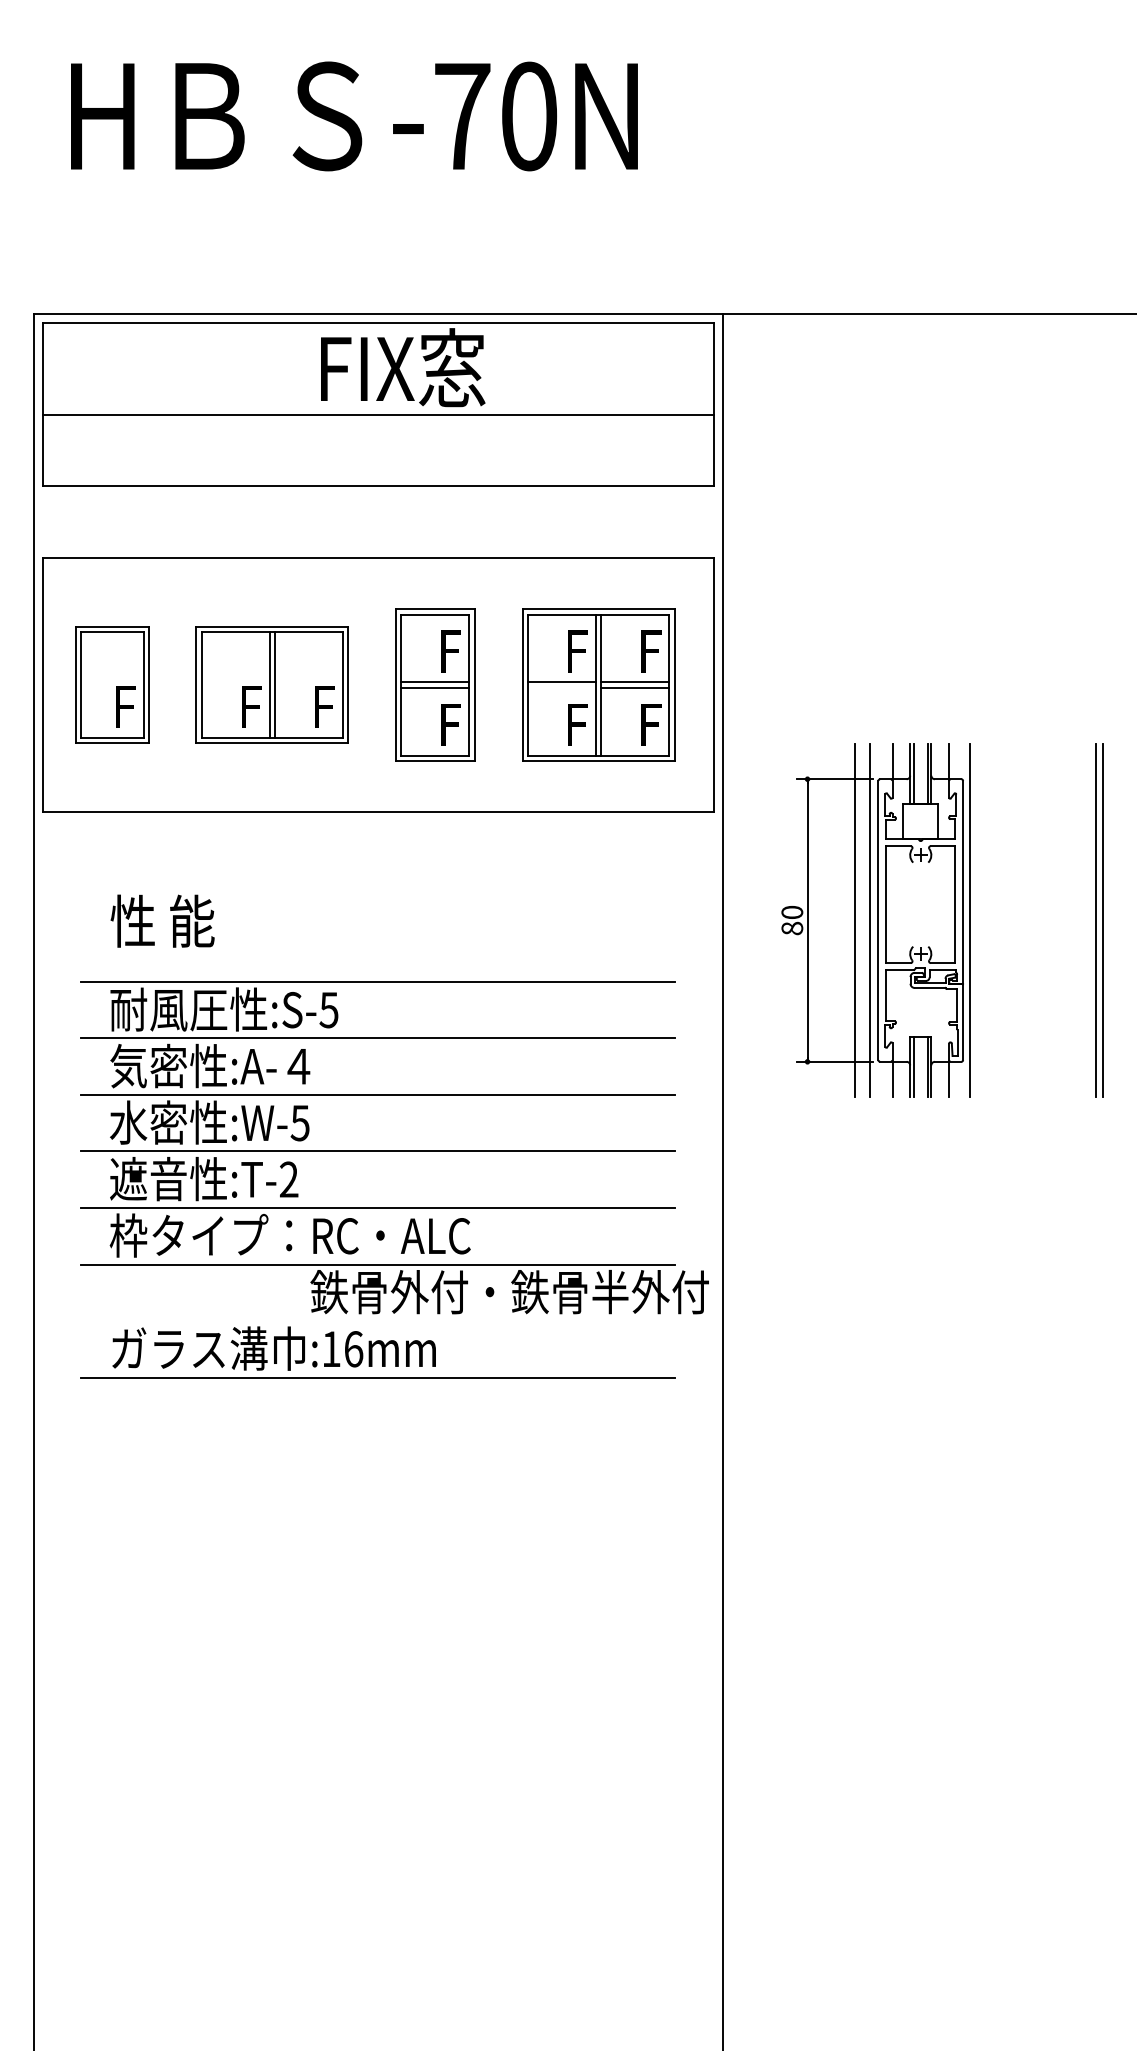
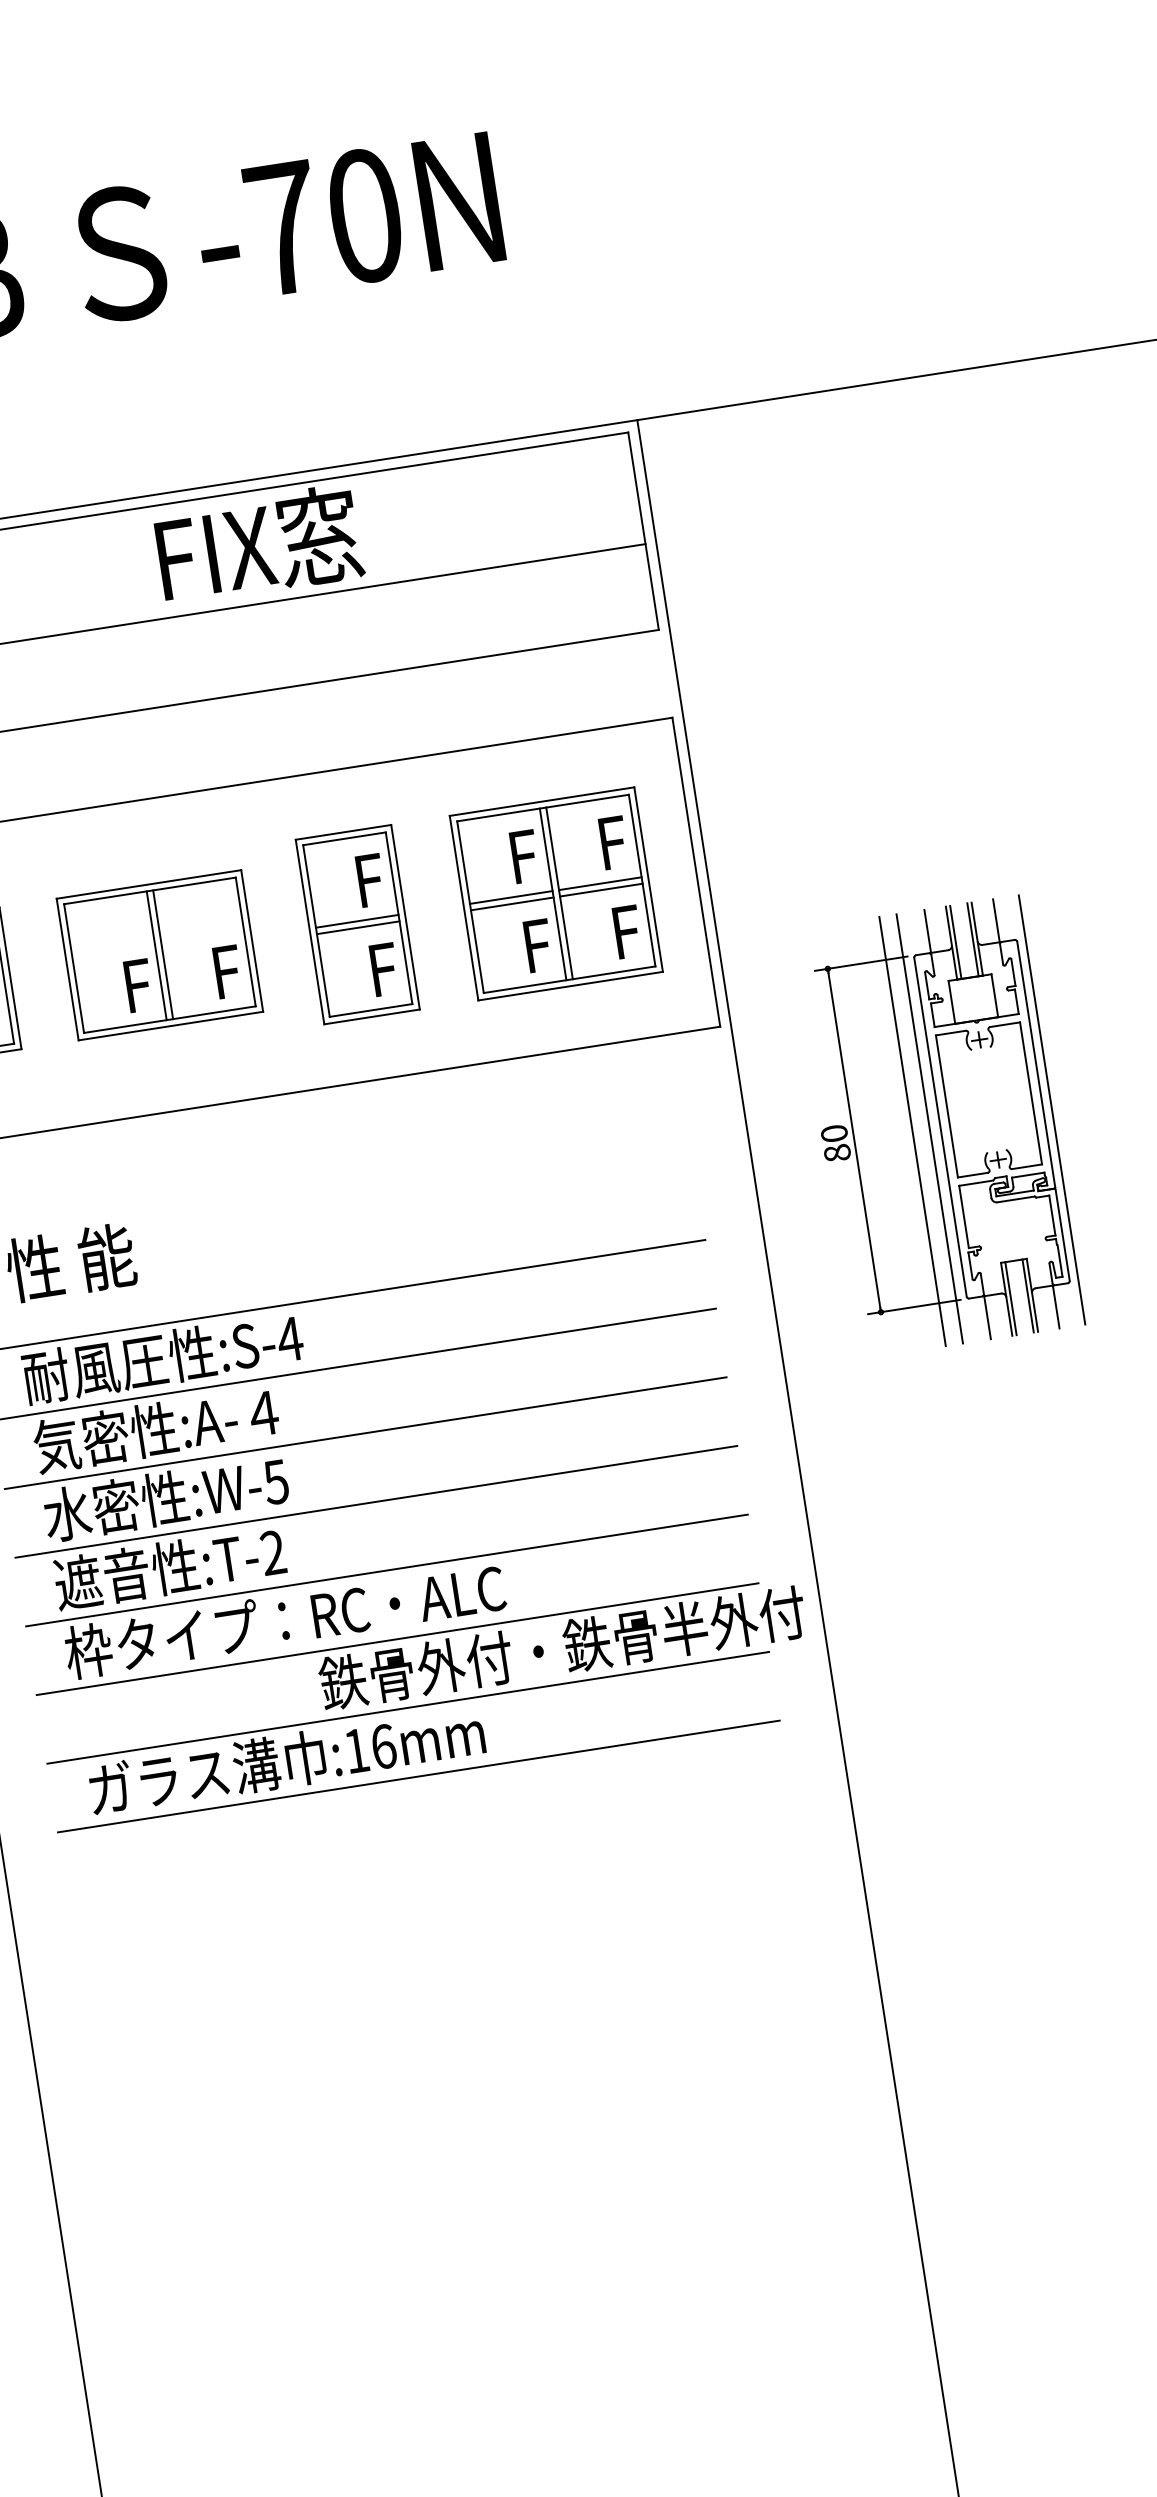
line: (561, 687) -> (511, 903), added
text: (329, 1010) -> (290, 1339), :S-5 -> :S-4
line: (378, 1321) -> (408, 1708), added

